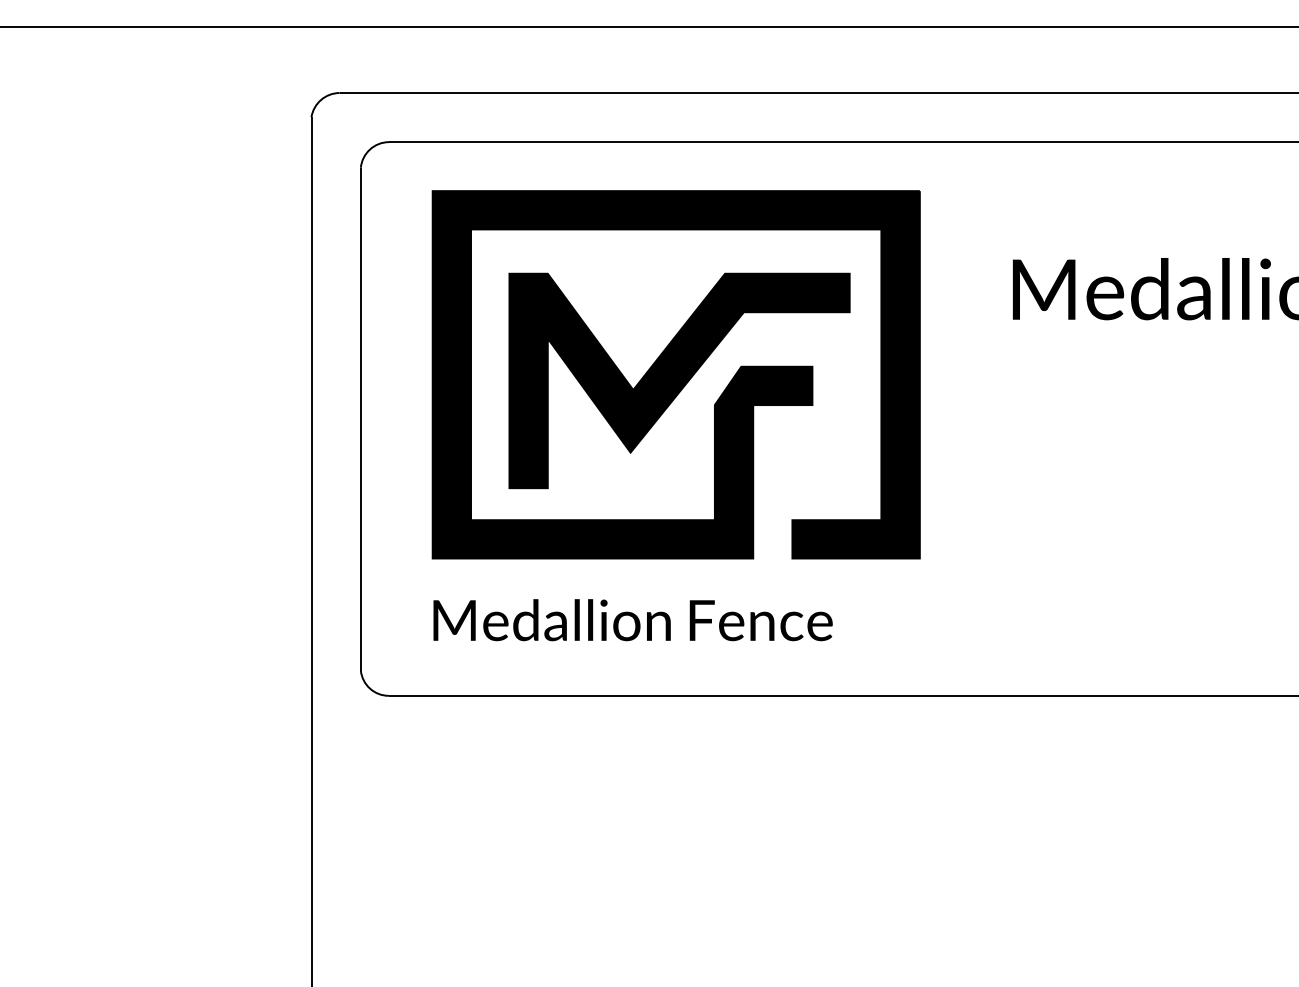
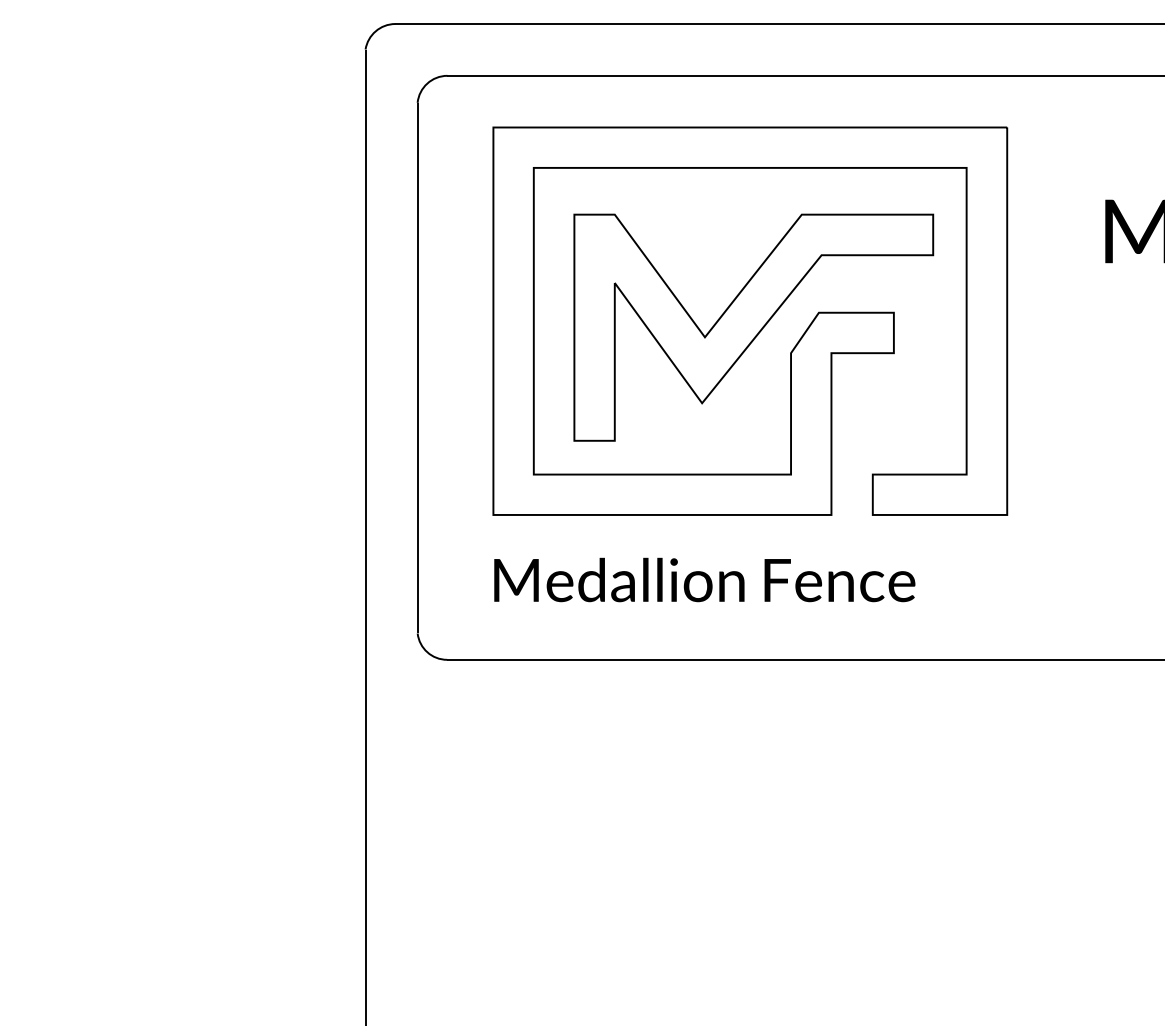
fill: (675, 374) -> (749, 320), removed
fill: (679, 380) -> (753, 327), removed

